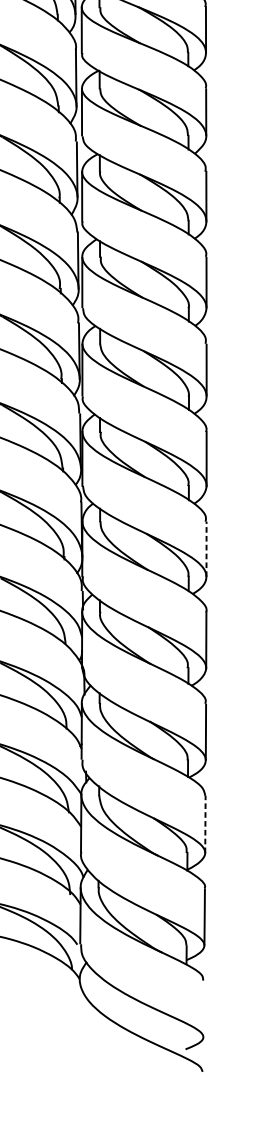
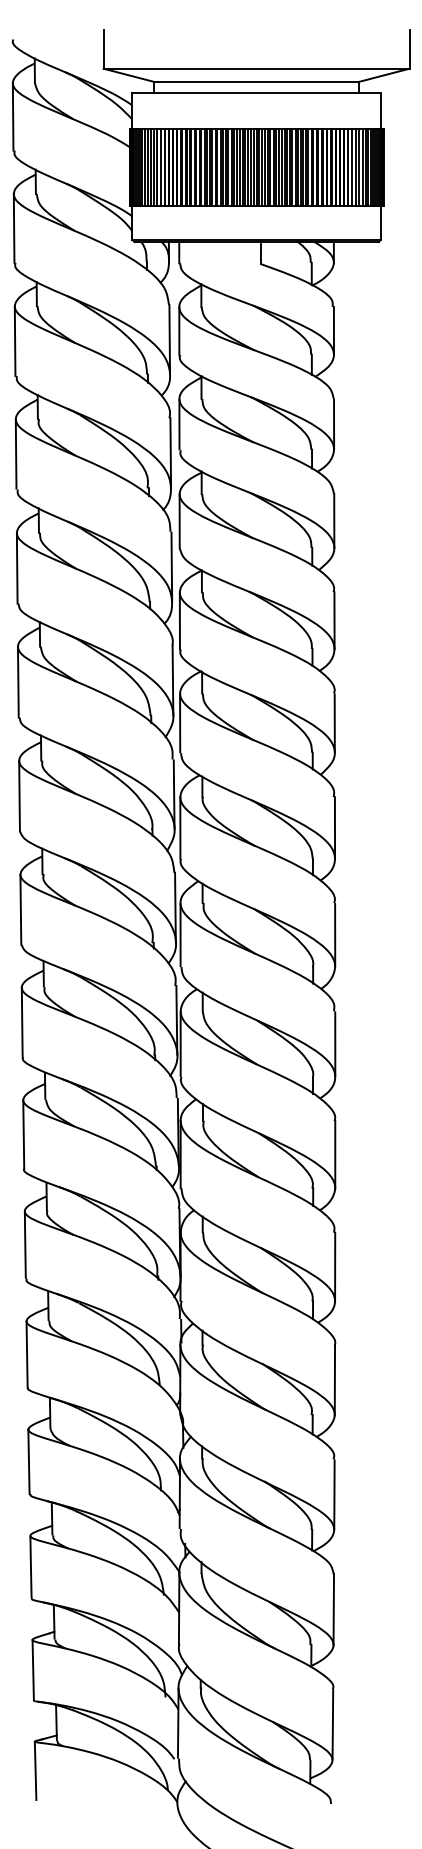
line: (206, 548) -> (335, 1266), dashed -> solid
line: (205, 824) -> (333, 1609), dashed -> solid

